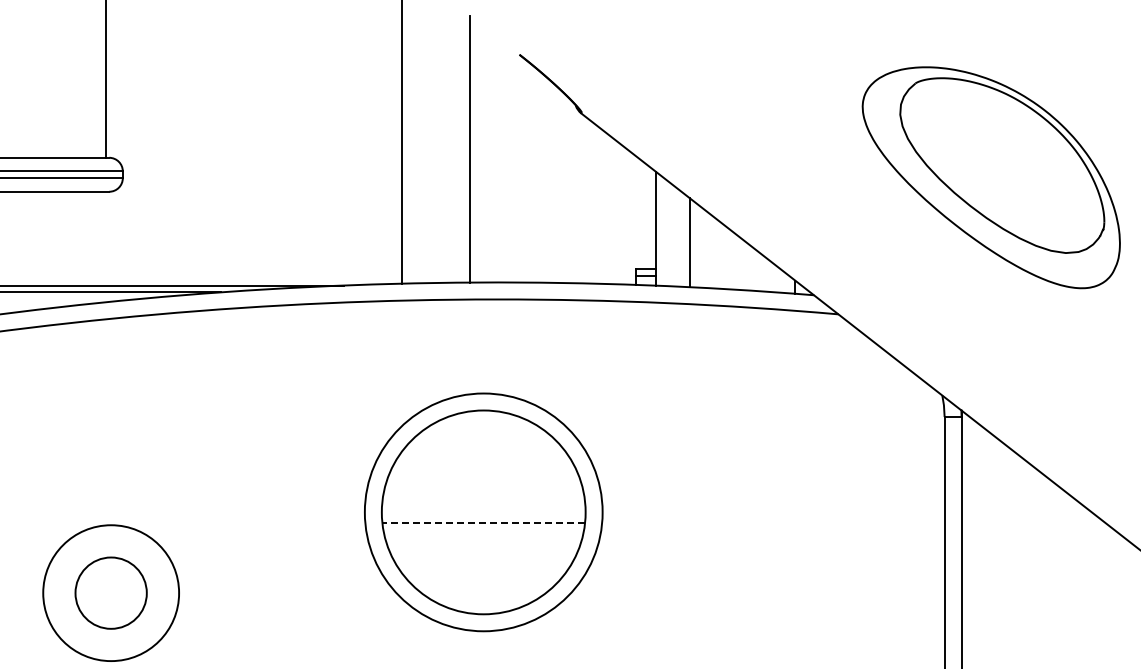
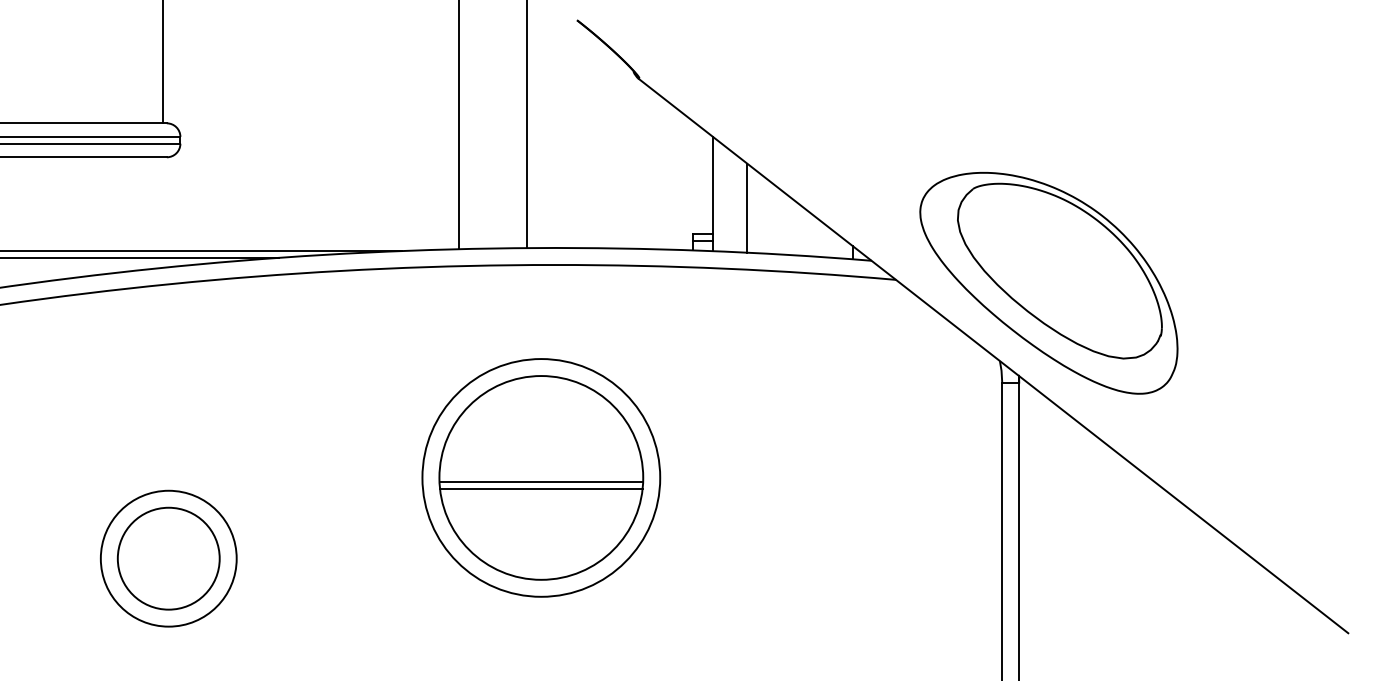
part: (990, 177) -> (1048, 283), moved
line: (483, 516) -> (541, 482), added
line: (482, 522) -> (540, 488), dashed -> solid
circle: (110, 592) -> (168, 558), size x1.43

